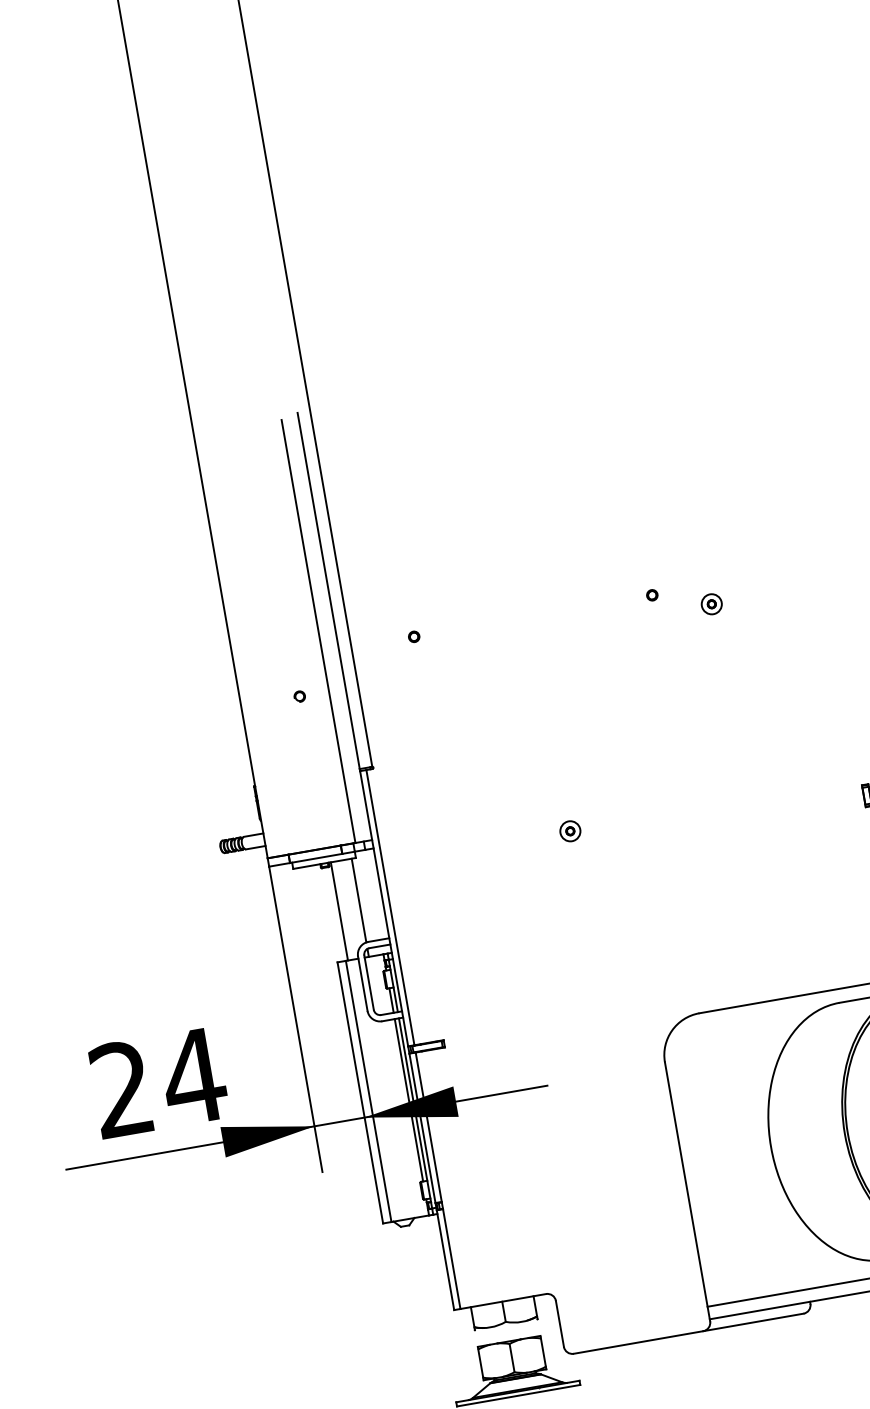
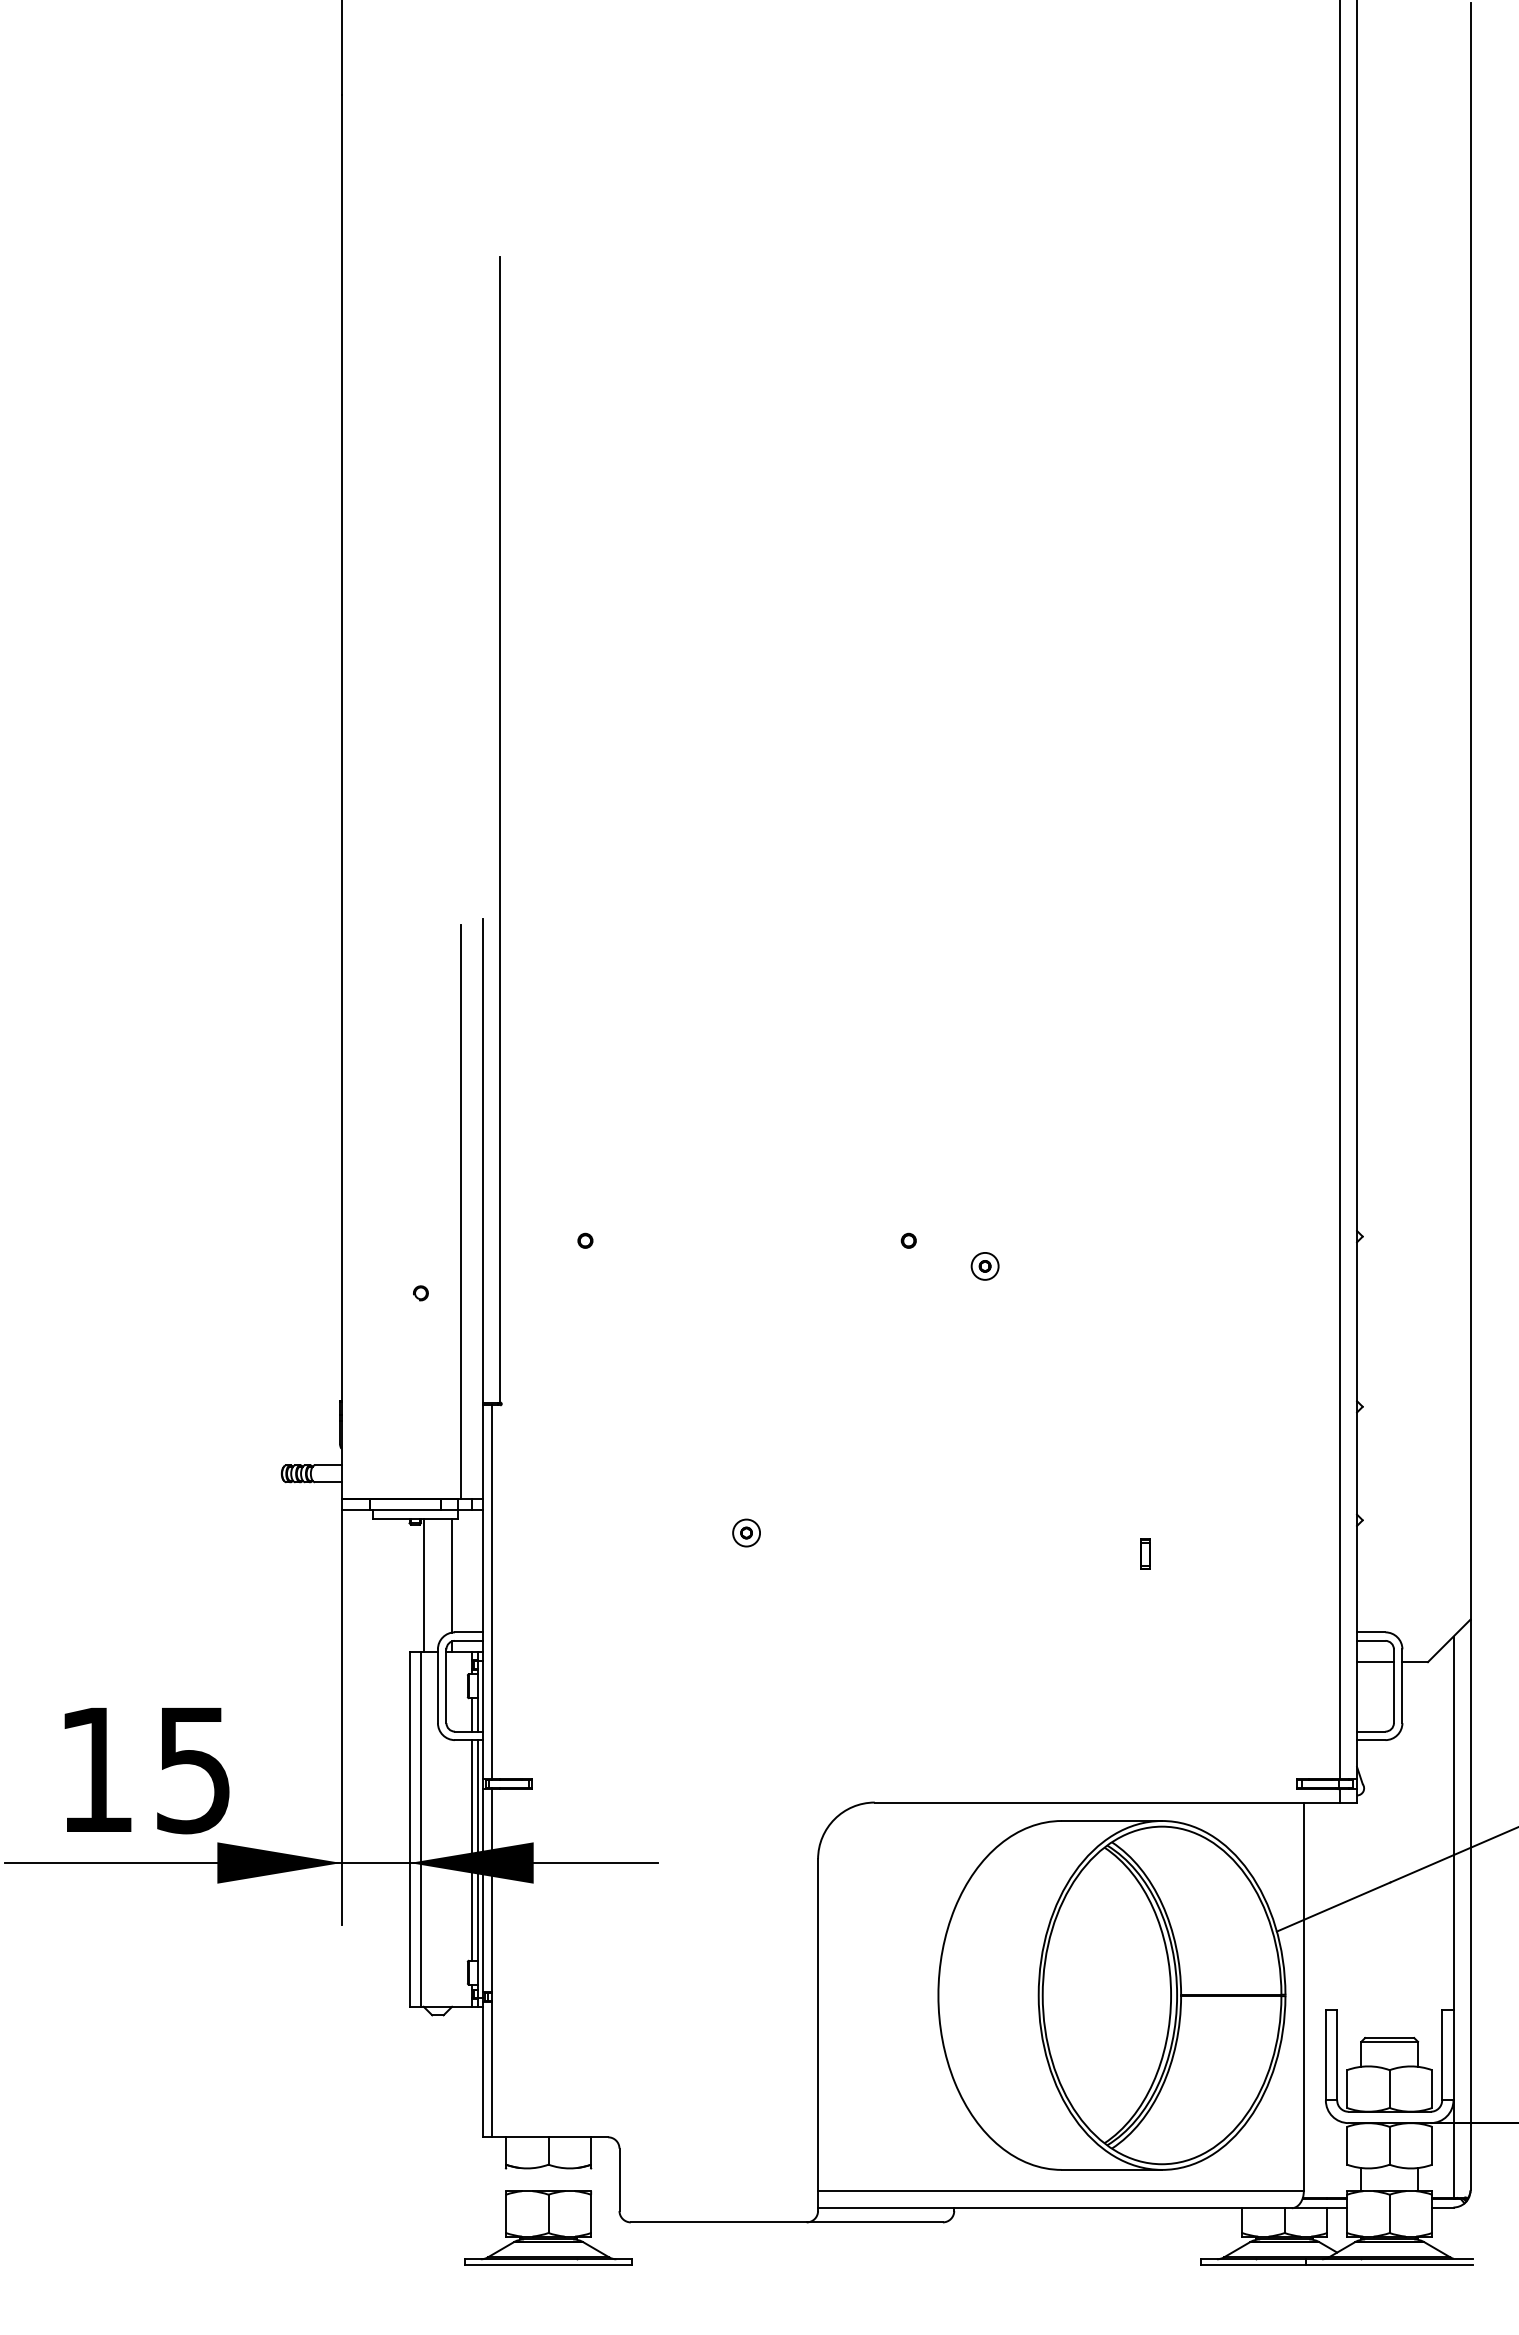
text: (158, 1082) -> (146, 1769), 24 -> 15

